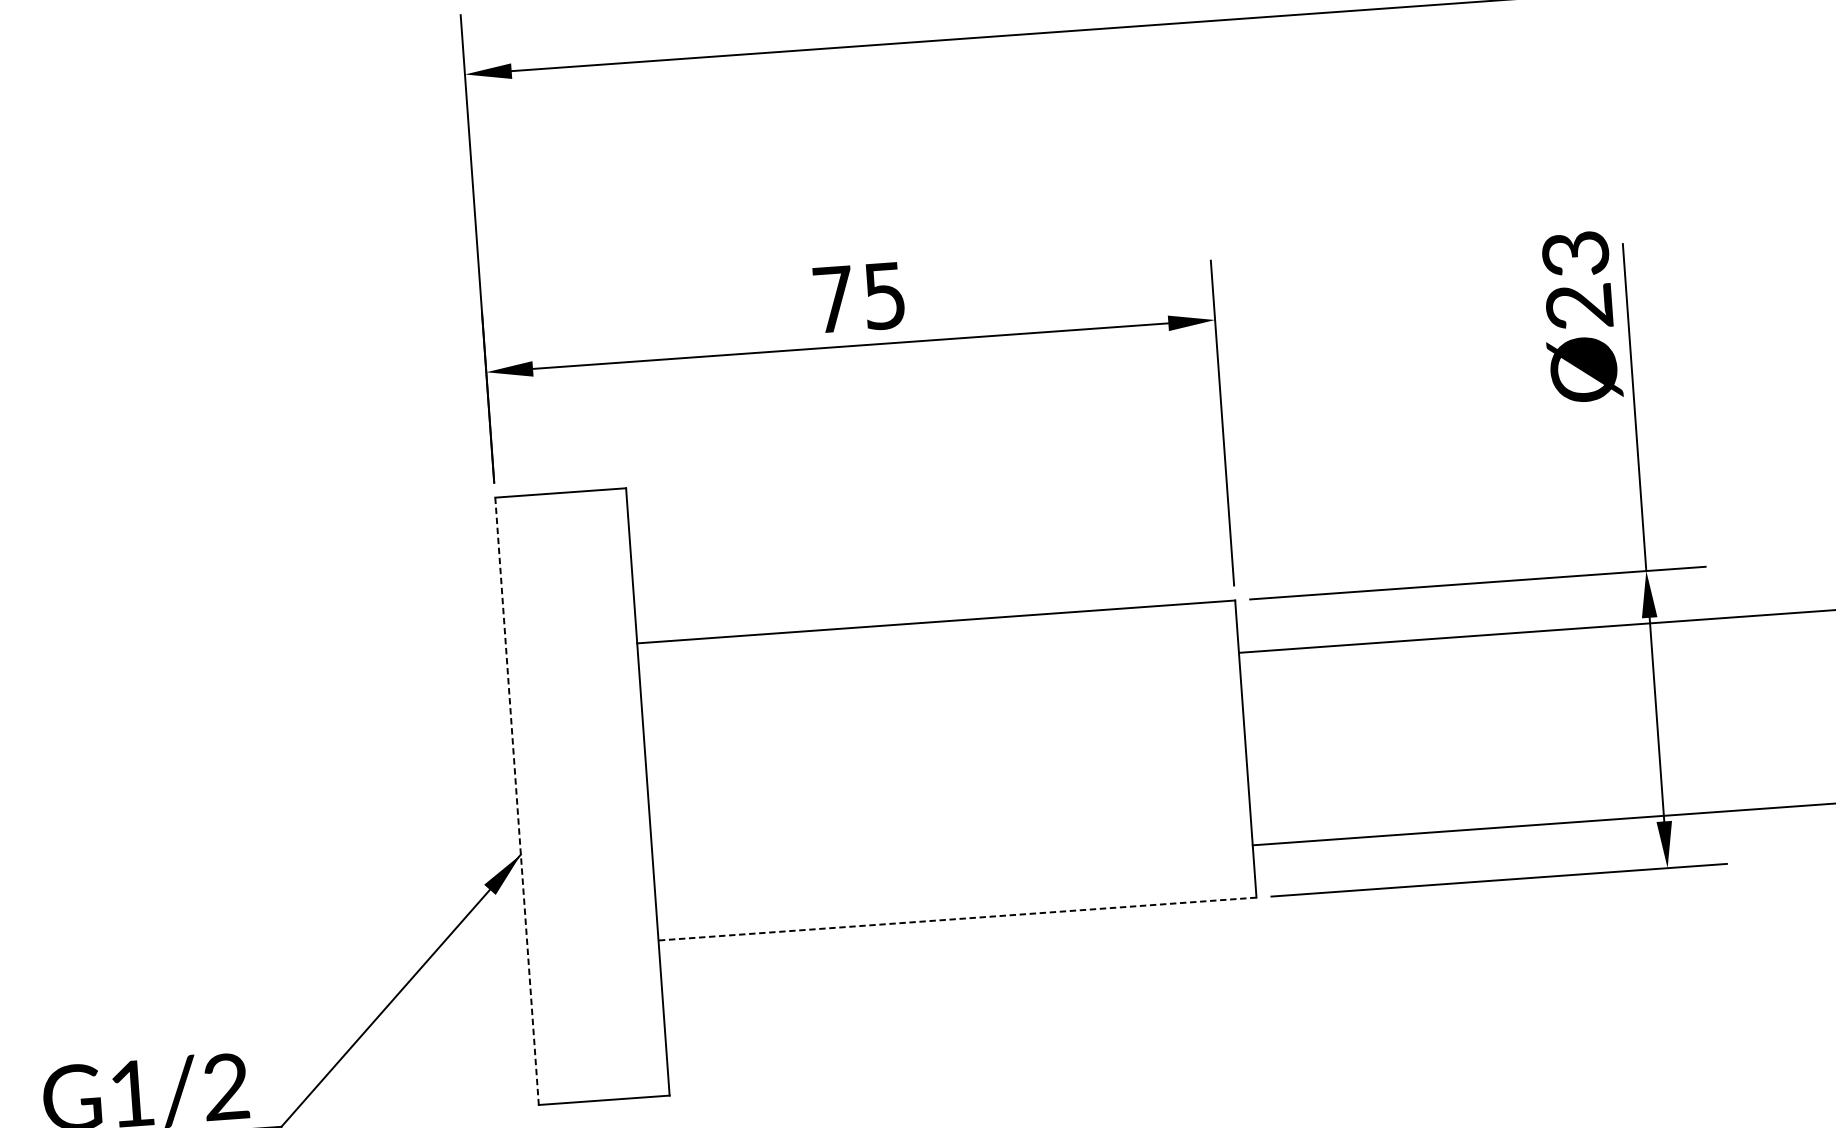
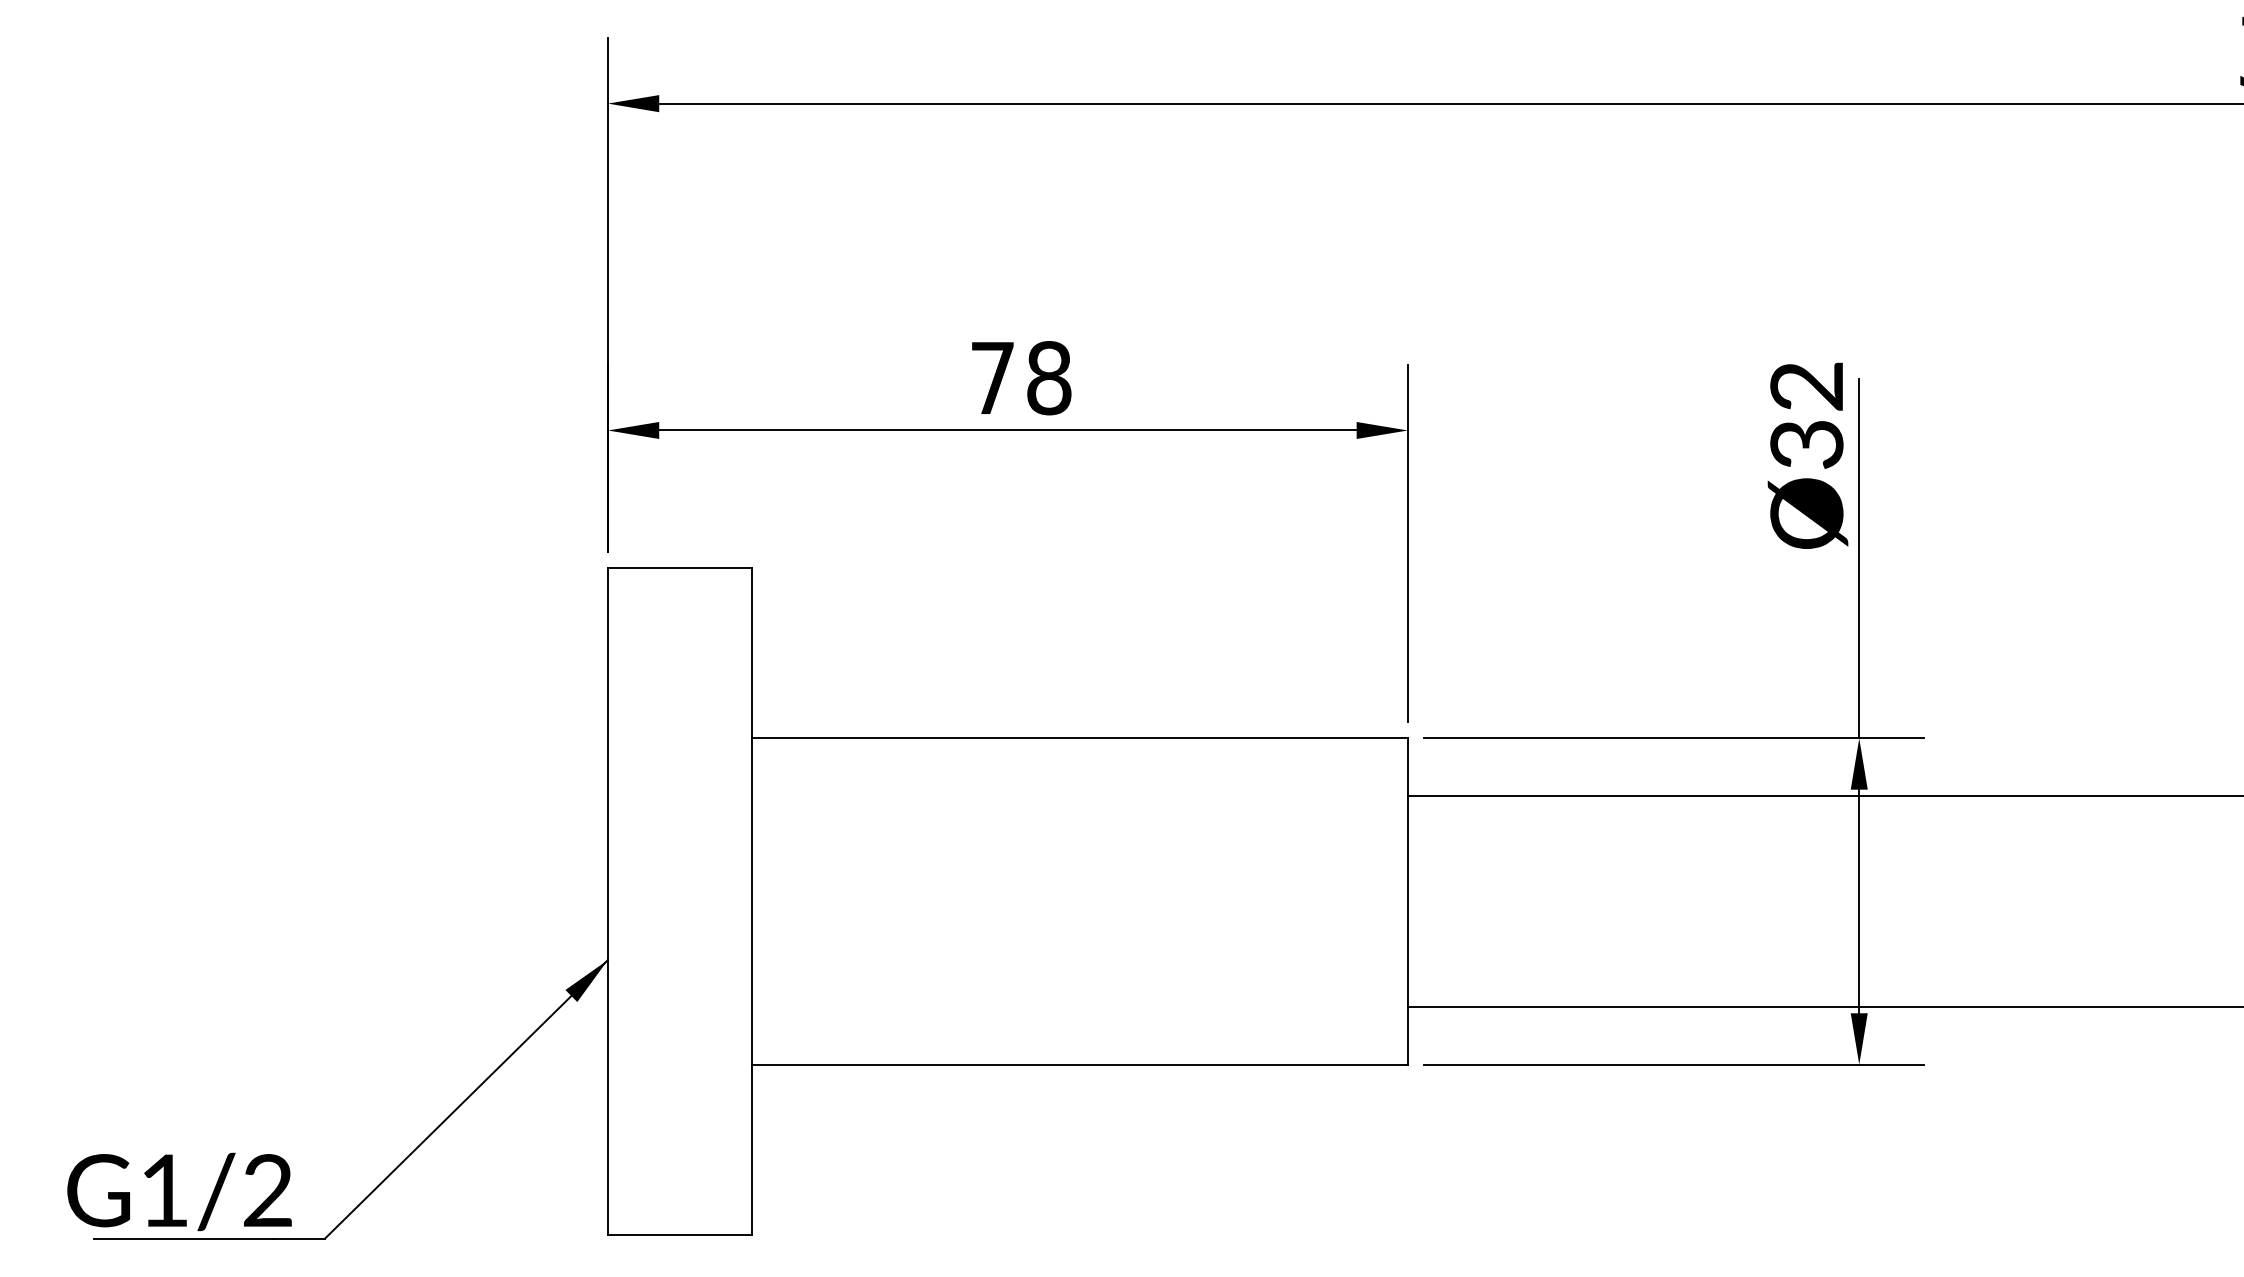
text: (1578, 280) -> (1807, 415), Ø23 -> Ø32
text: (885, 296) -> (1049, 378), 75 -> 78
line: (516, 801) -> (607, 901), dashed -> solid
line: (957, 919) -> (1079, 1064), dashed -> solid

